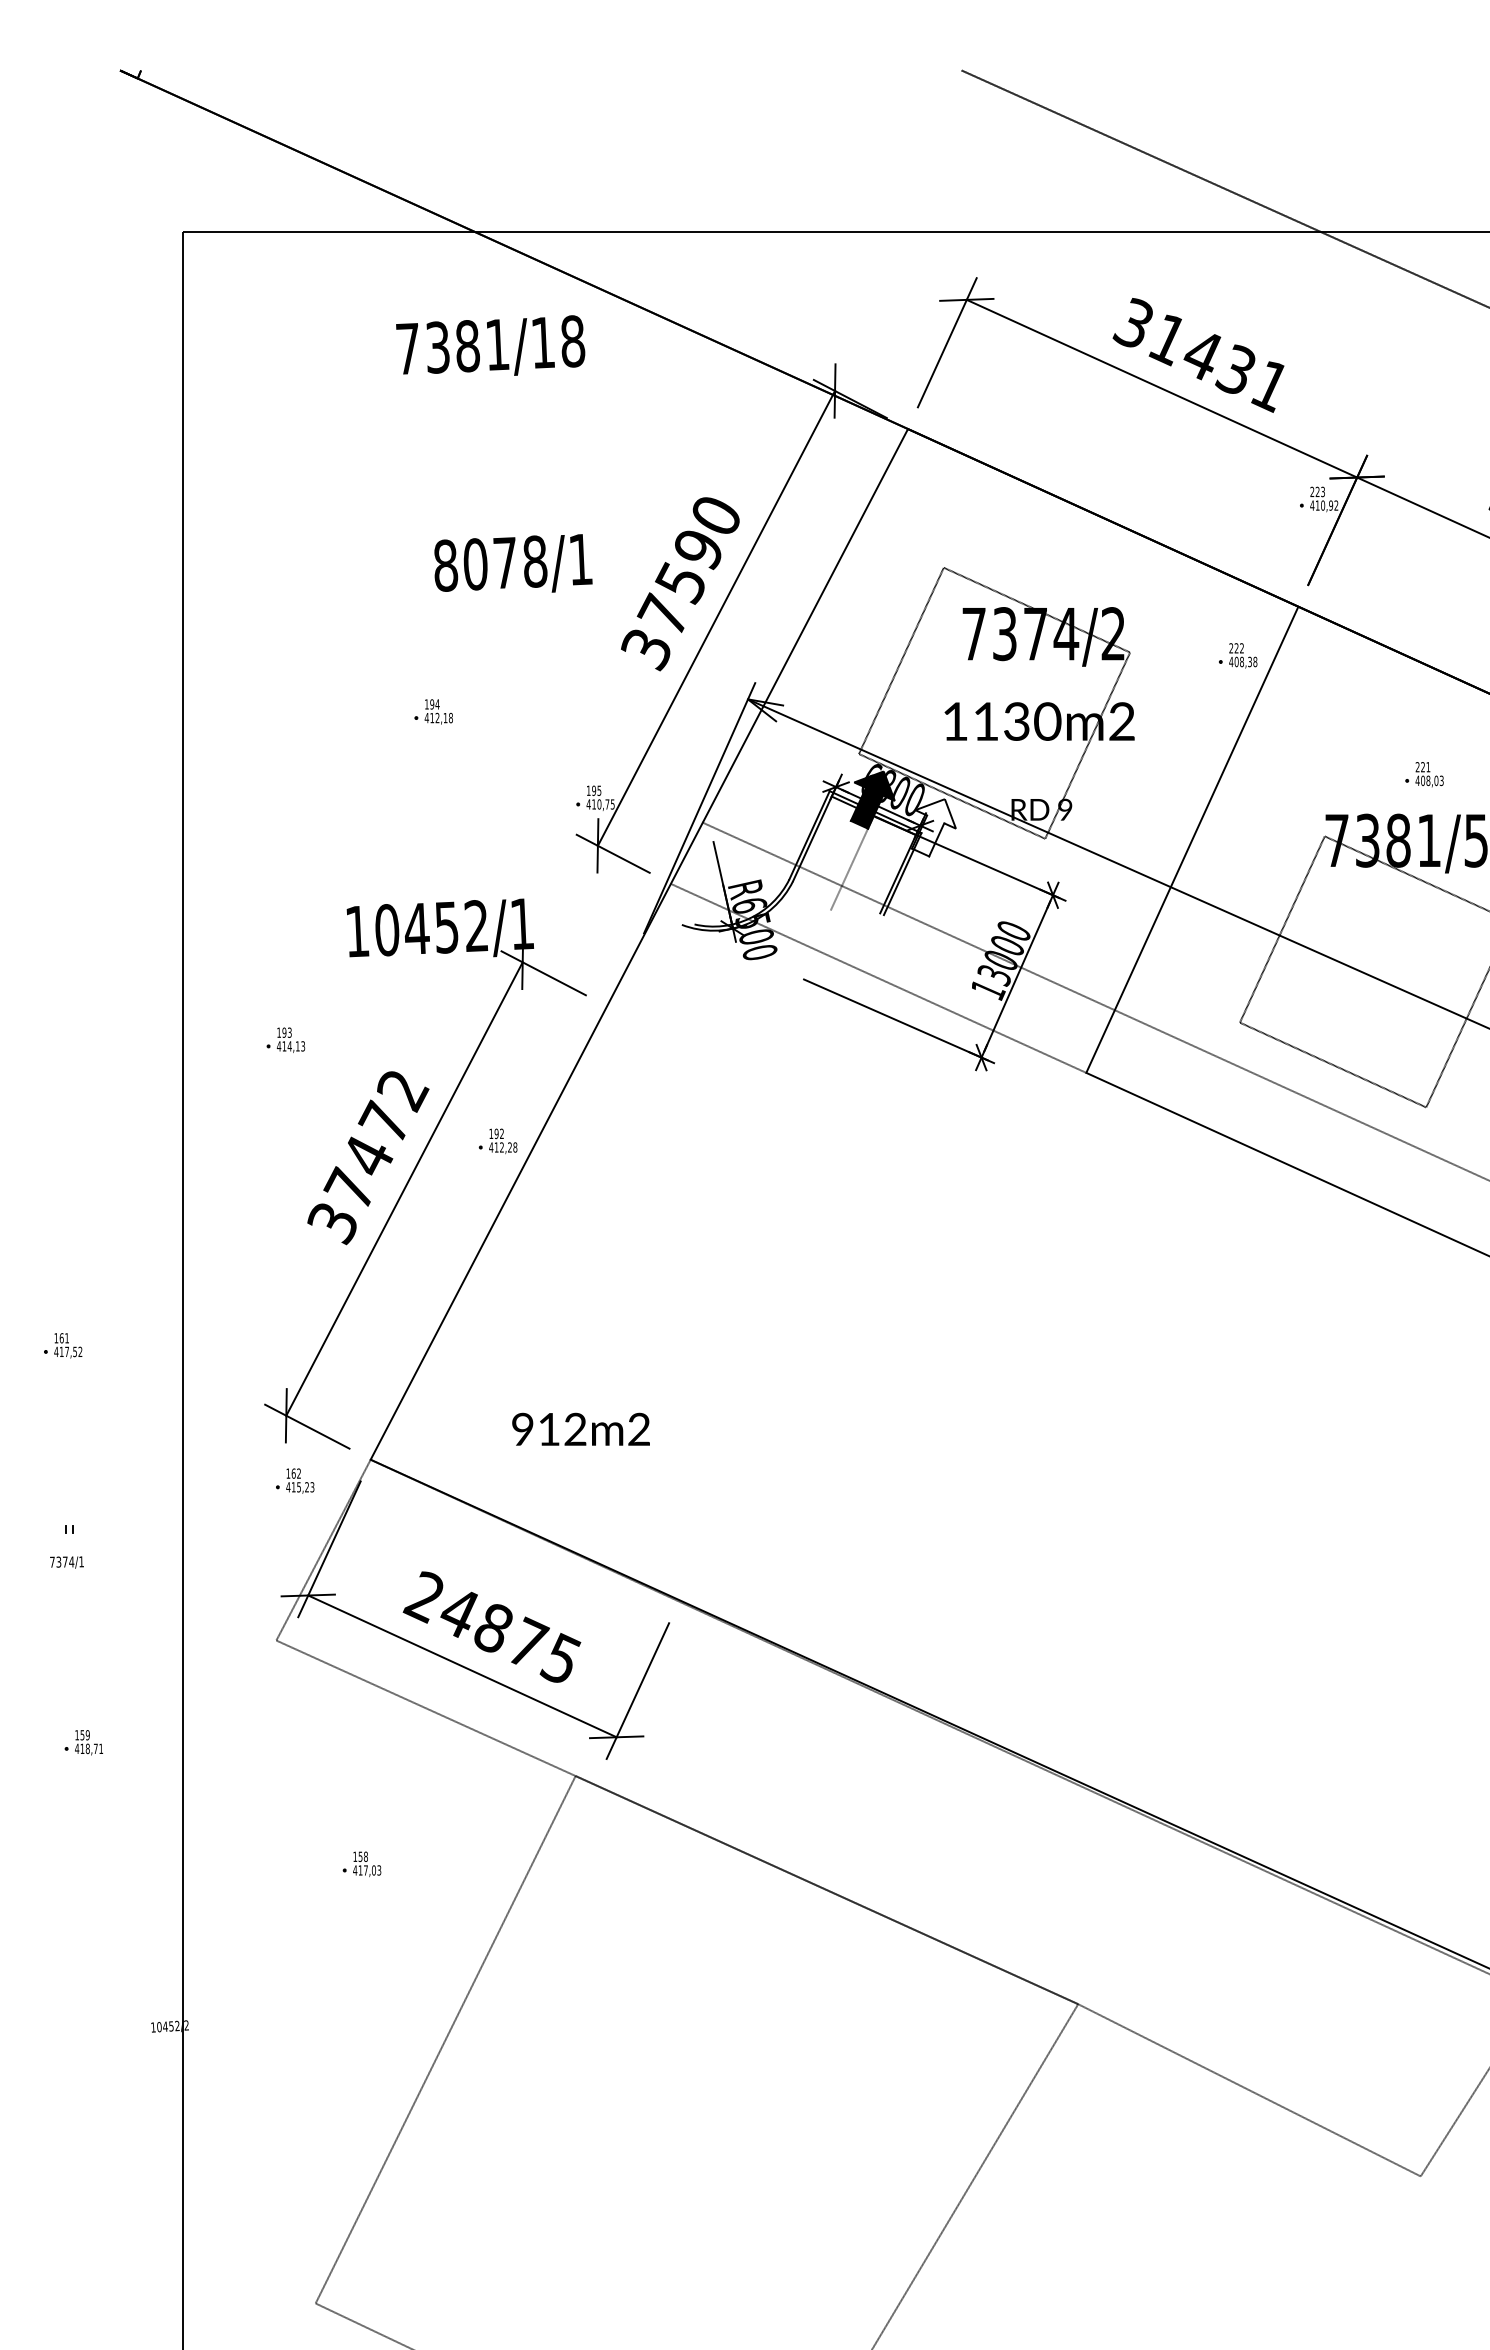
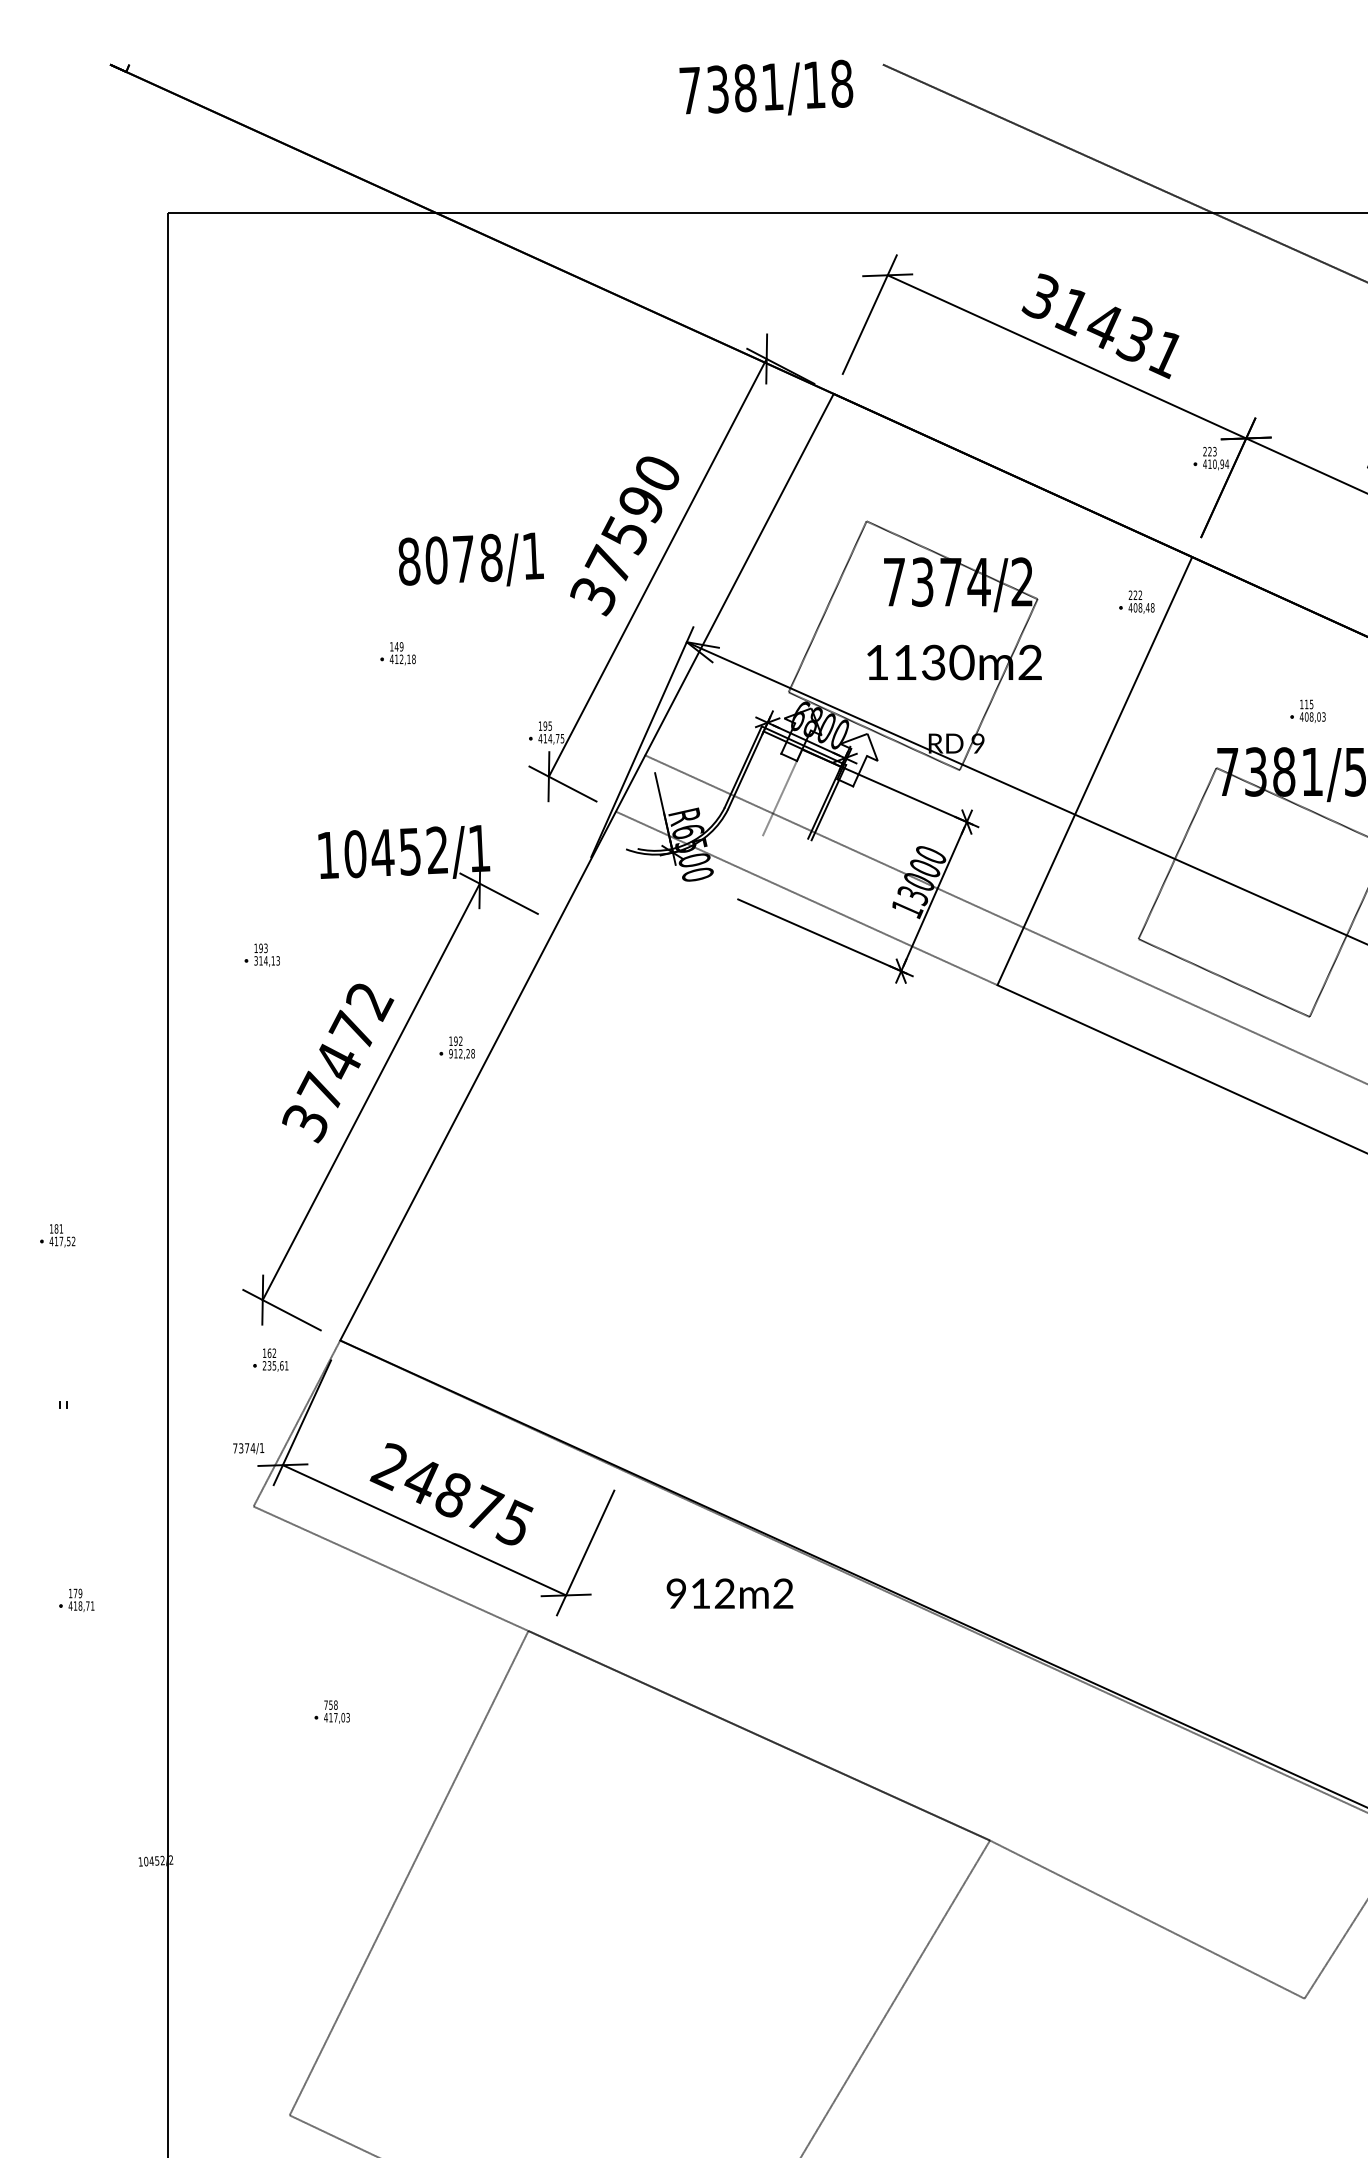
text: (490, 345) -> (766, 87), moved
text: (1336, 505) -> (1227, 464), 410,92 -> 410,94
text: (513, 563) -> (471, 559), moved
text: (1249, 661) -> (1147, 607), 408,38 -> 408,48
text: (434, 704) -> (398, 646), 194 -> 149
text: (1422, 767) -> (1306, 704), 221 -> 115
fill: (872, 799) -> (801, 734), removed
text: (599, 804) -> (550, 738), 410,75 -> 414,75
text: (278, 1046) -> (255, 960), 414,13 -> 314,13
text: (491, 1147) -> (451, 1053), 412,28 -> 912,28
text: (61, 1338) -> (56, 1229), 161 -> 181
text: (580, 1428) -> (729, 1592), moved
text: (300, 1487) -> (275, 1366), 415,23 -> 235,61
text: (66, 1562) -> (248, 1448), moved
text: (82, 1735) -> (75, 1593), 159 -> 179
text: (355, 1856) -> (326, 1704), 158 -> 758

